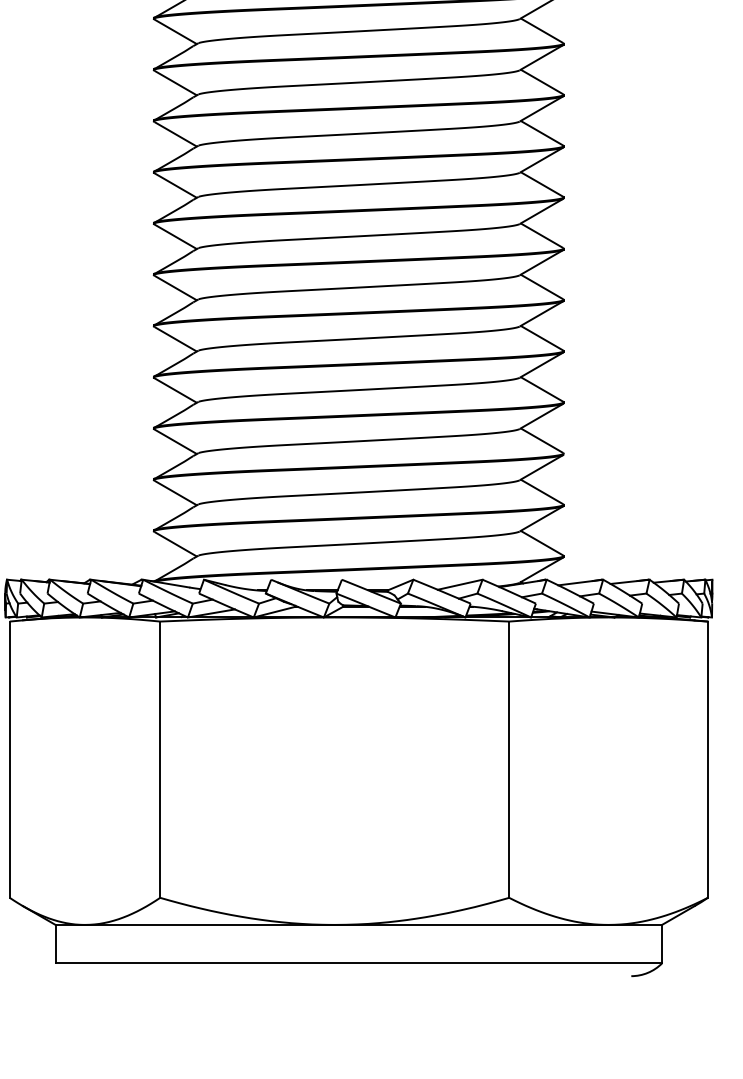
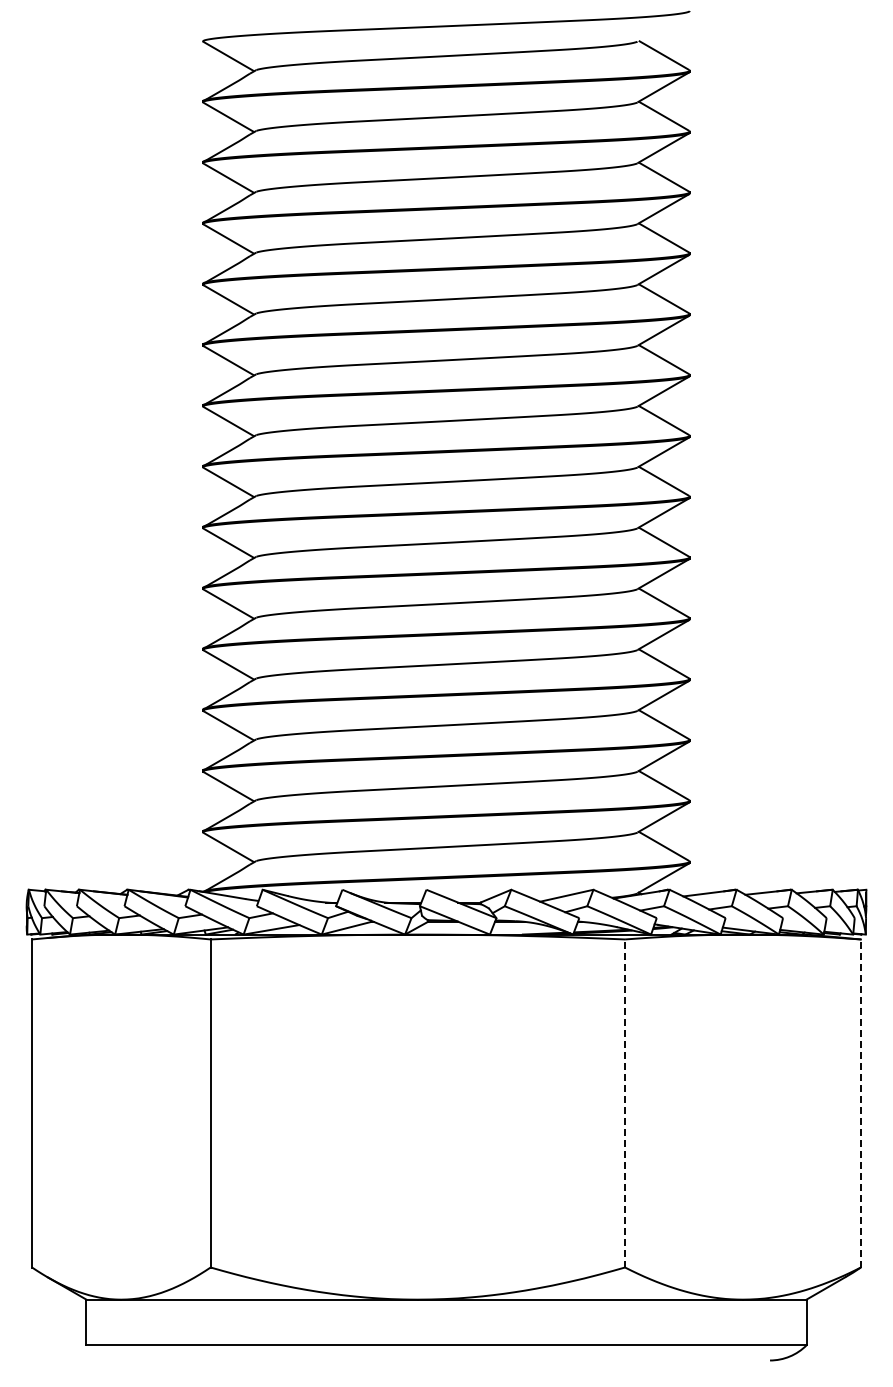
line: (509, 758) -> (625, 1102), solid -> dashed
line: (707, 758) -> (860, 1102), solid -> dashed

